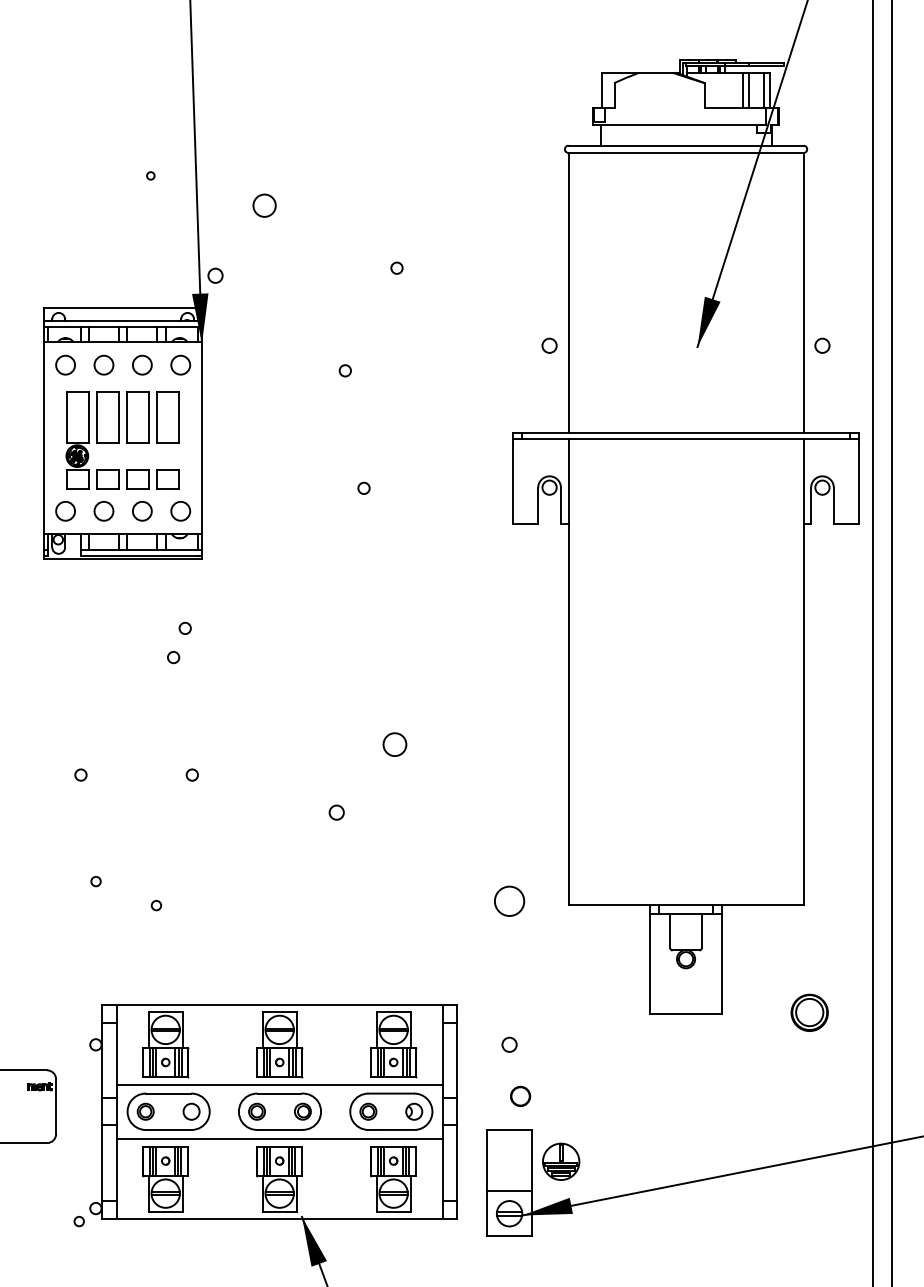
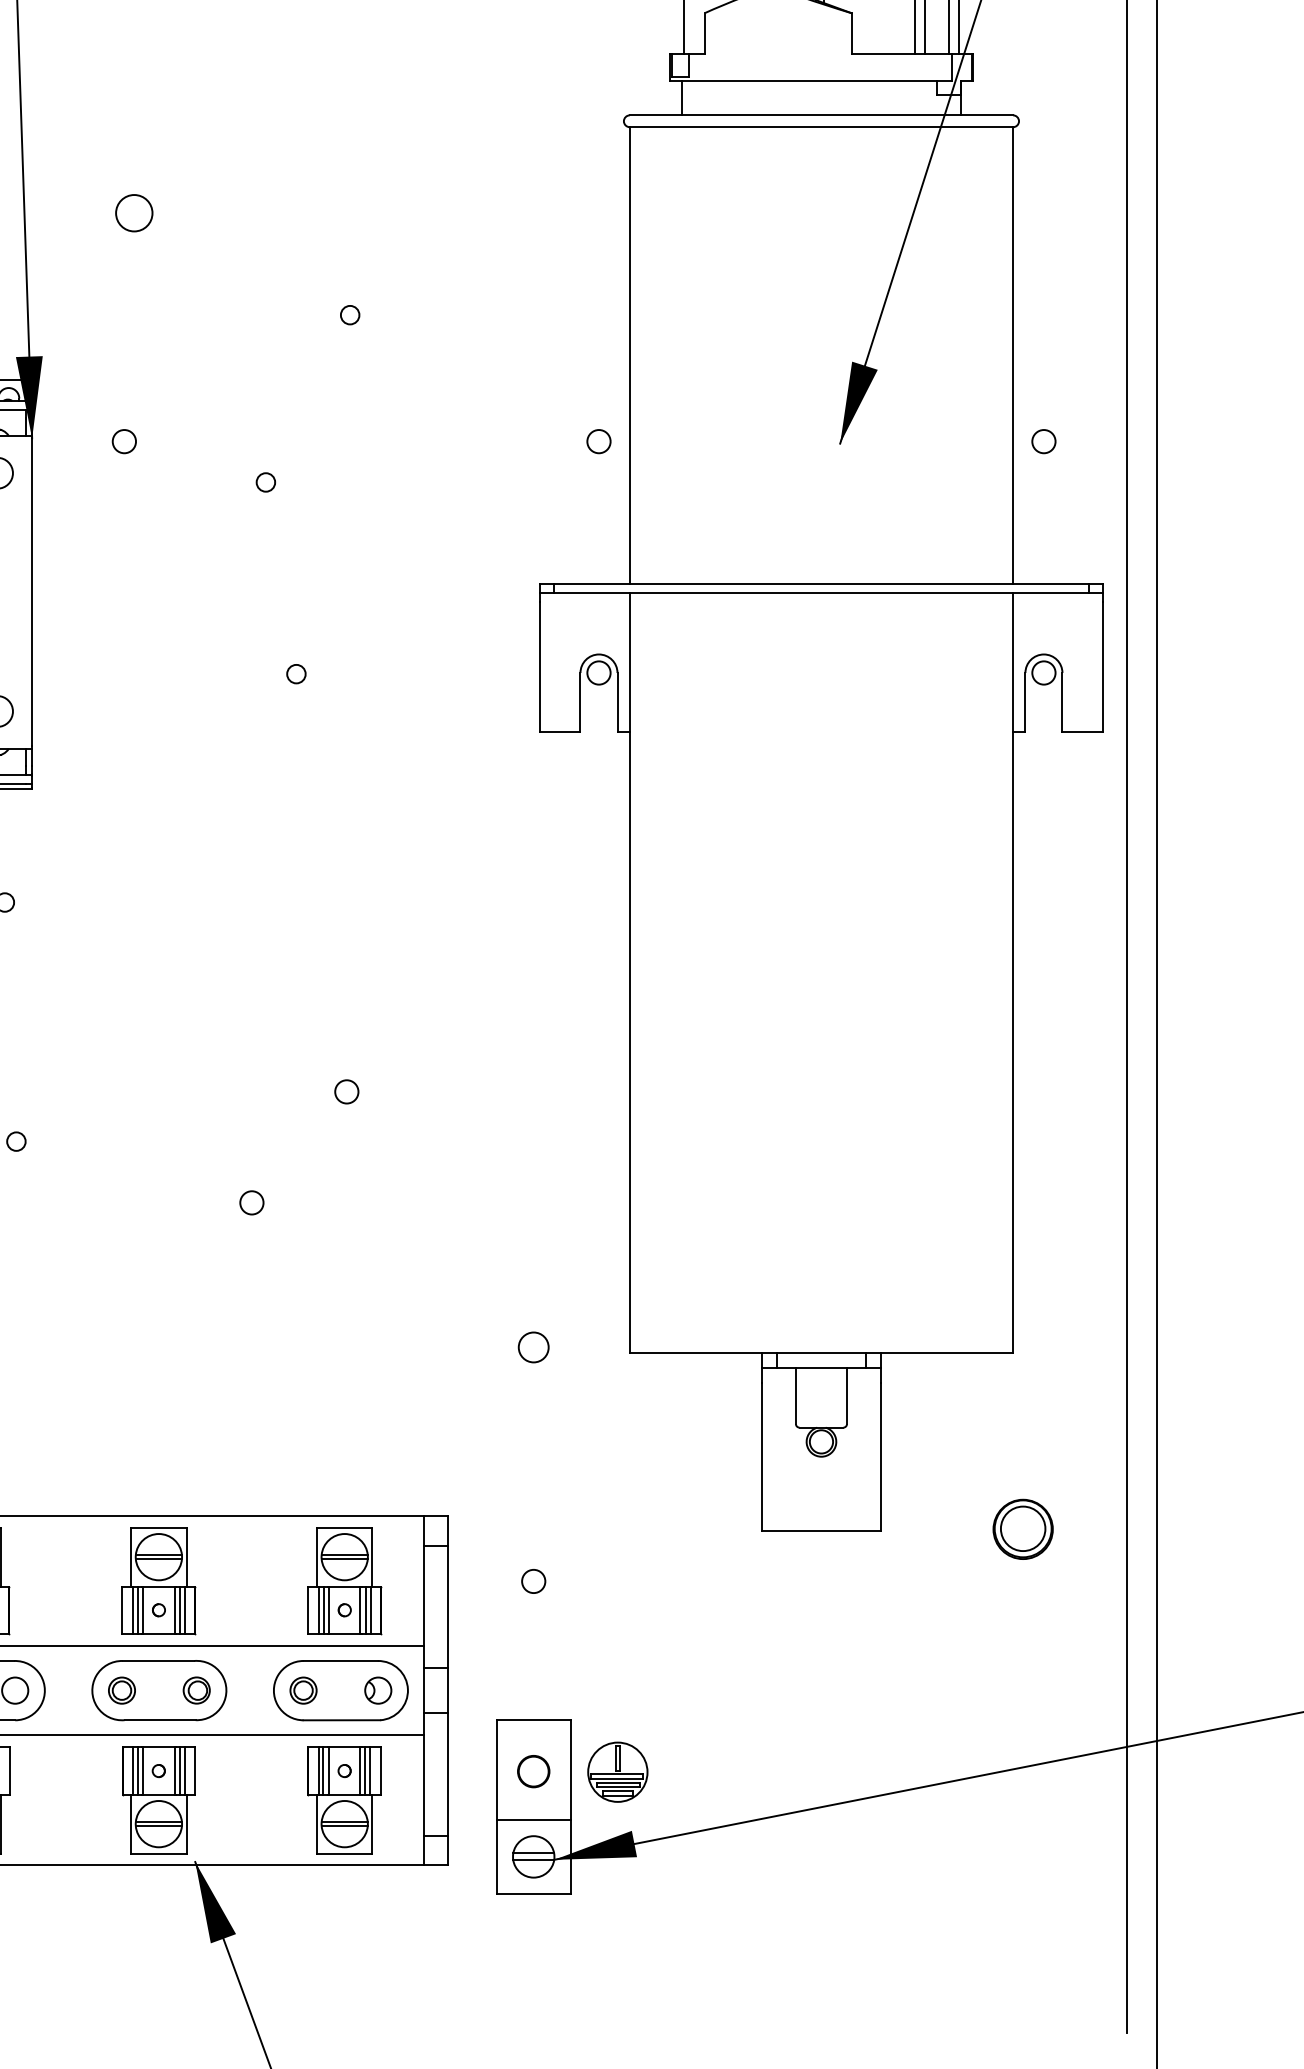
circle: (215, 275) -> (124, 441), moved
circle: (394, 744) -> (346, 1091), size x0.62
circle: (509, 901) -> (533, 1347), size x0.62
circle: (520, 1095) -> (533, 1770), moved

